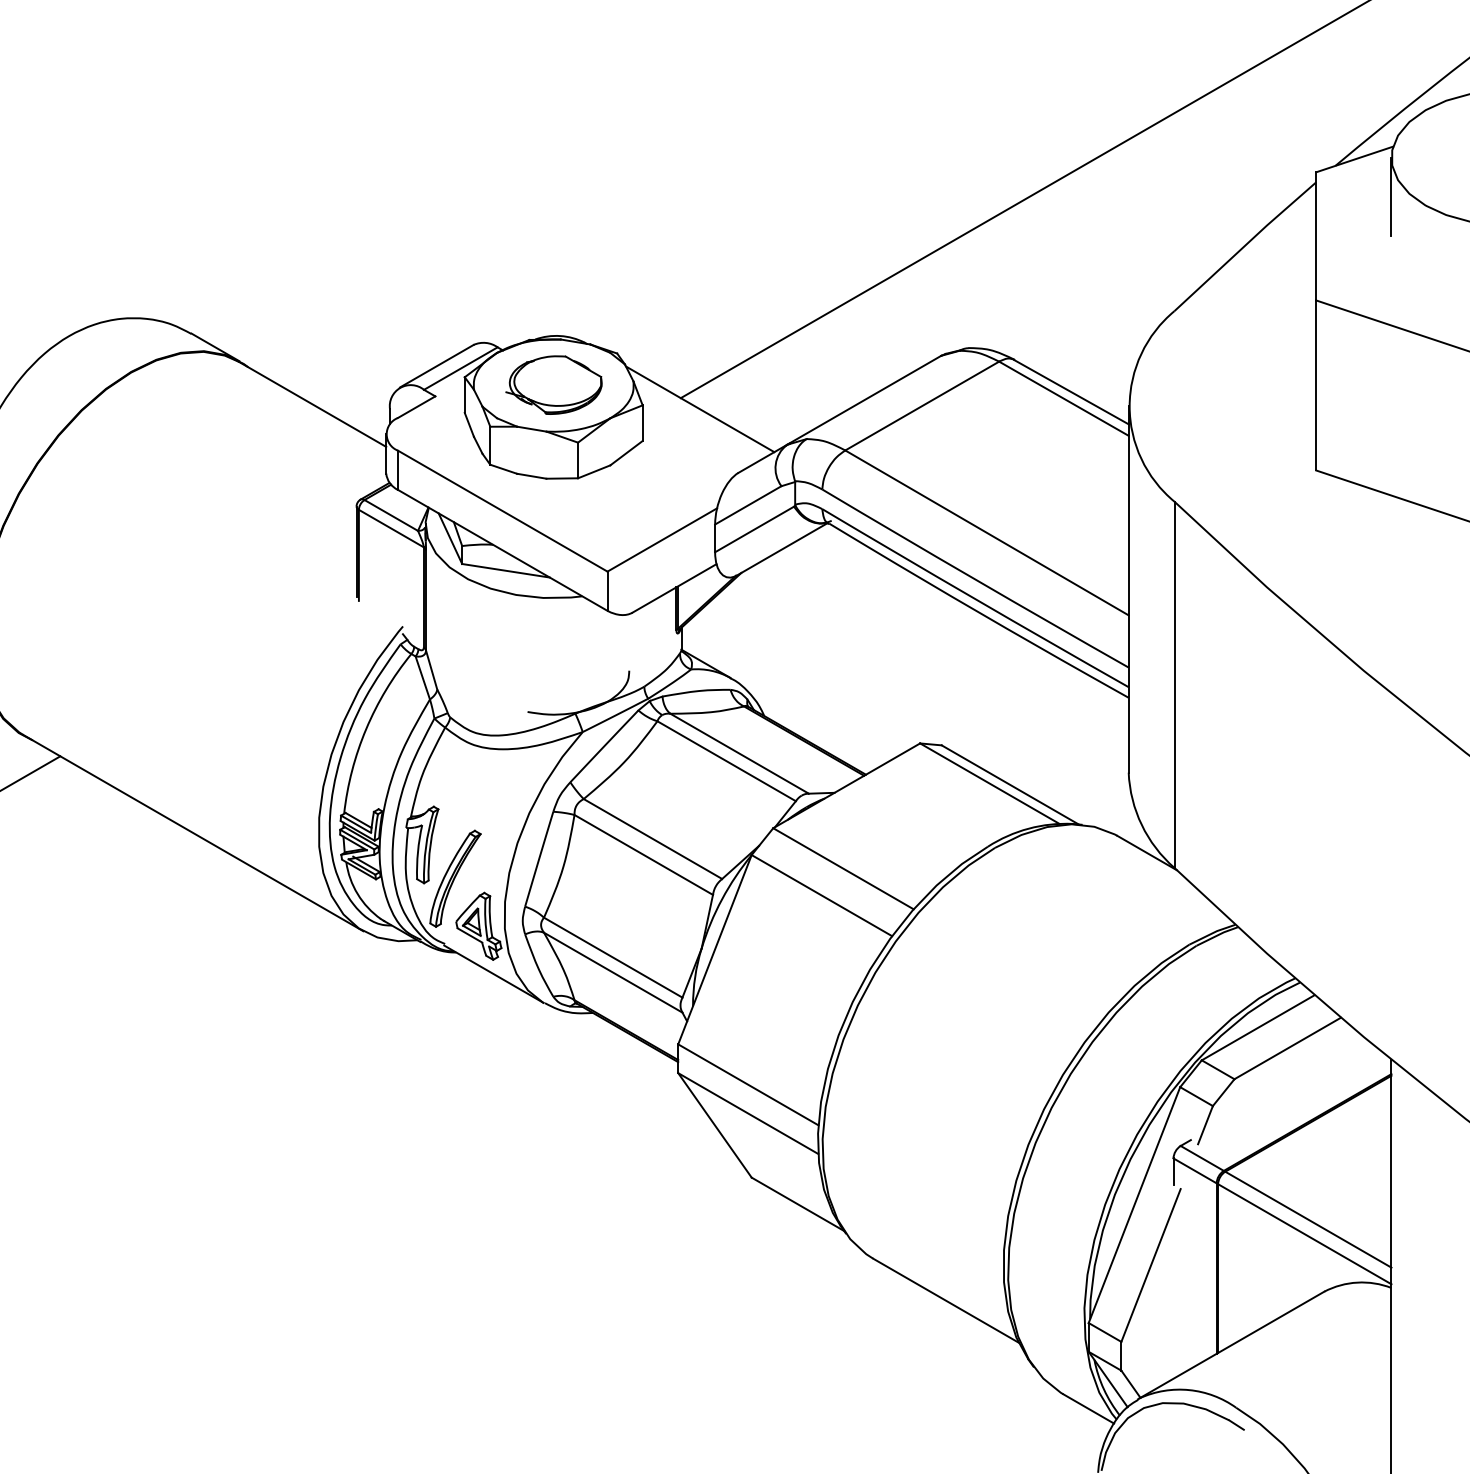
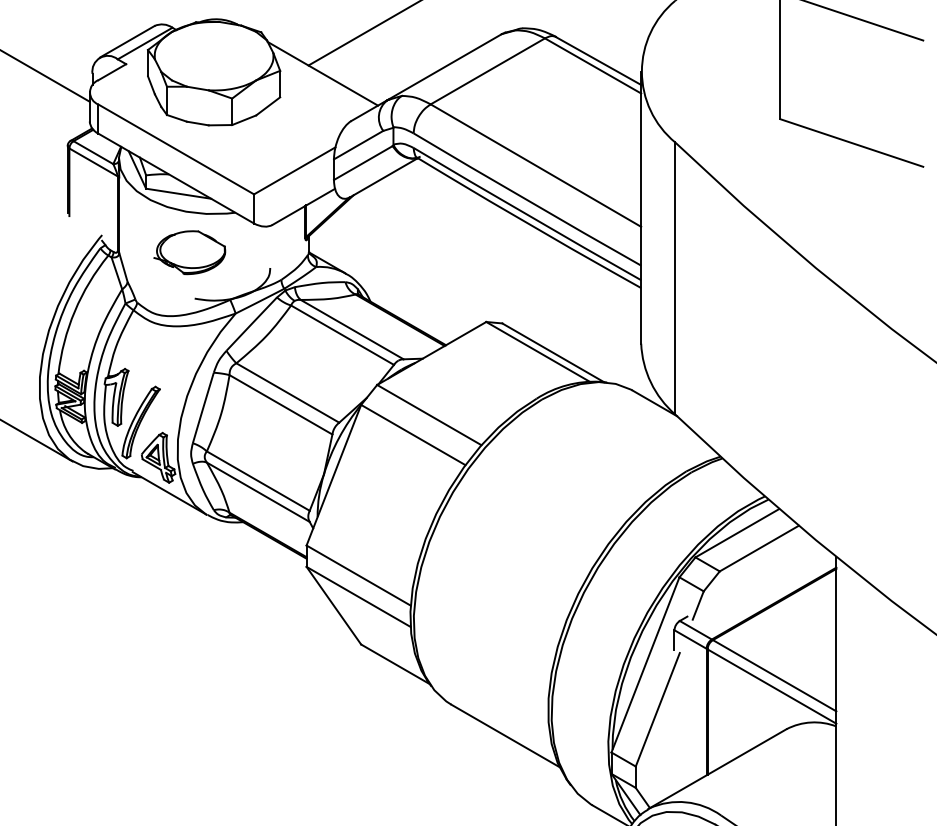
part: (553, 384) -> (189, 252), moved

